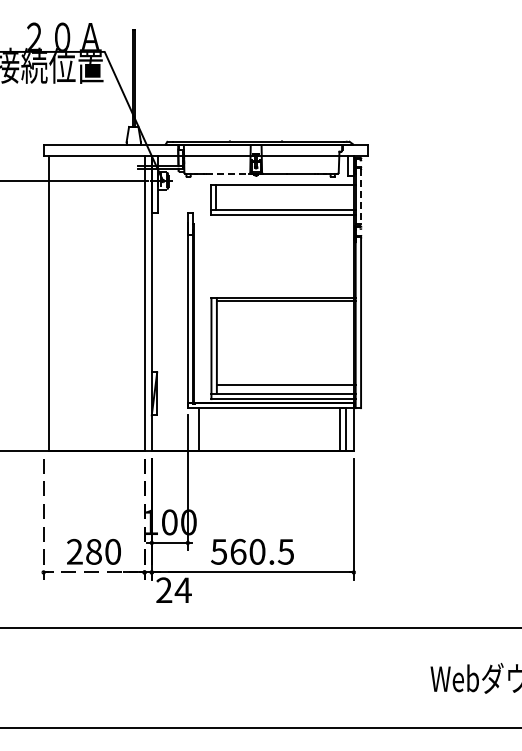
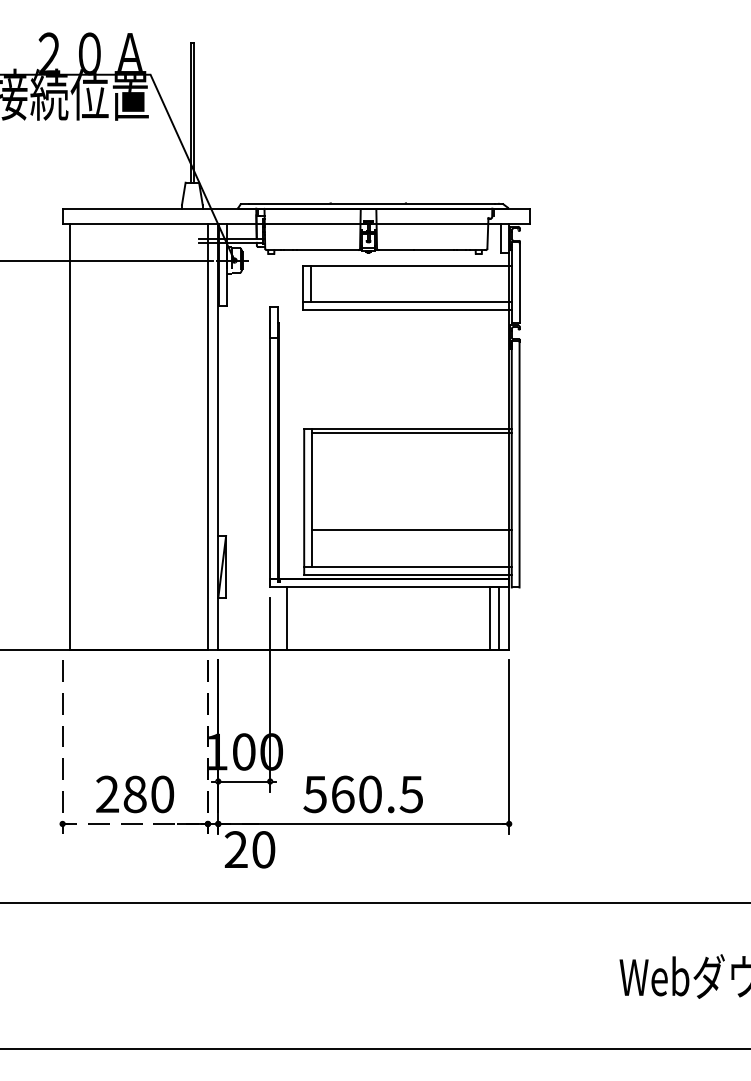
line: (227, 173) -> (327, 249), dashed -> solid
line: (361, 196) -> (520, 282), dashed -> solid
line: (285, 385) -> (410, 530), moved
text: (182, 590) -> (262, 849), 24 -> 20

